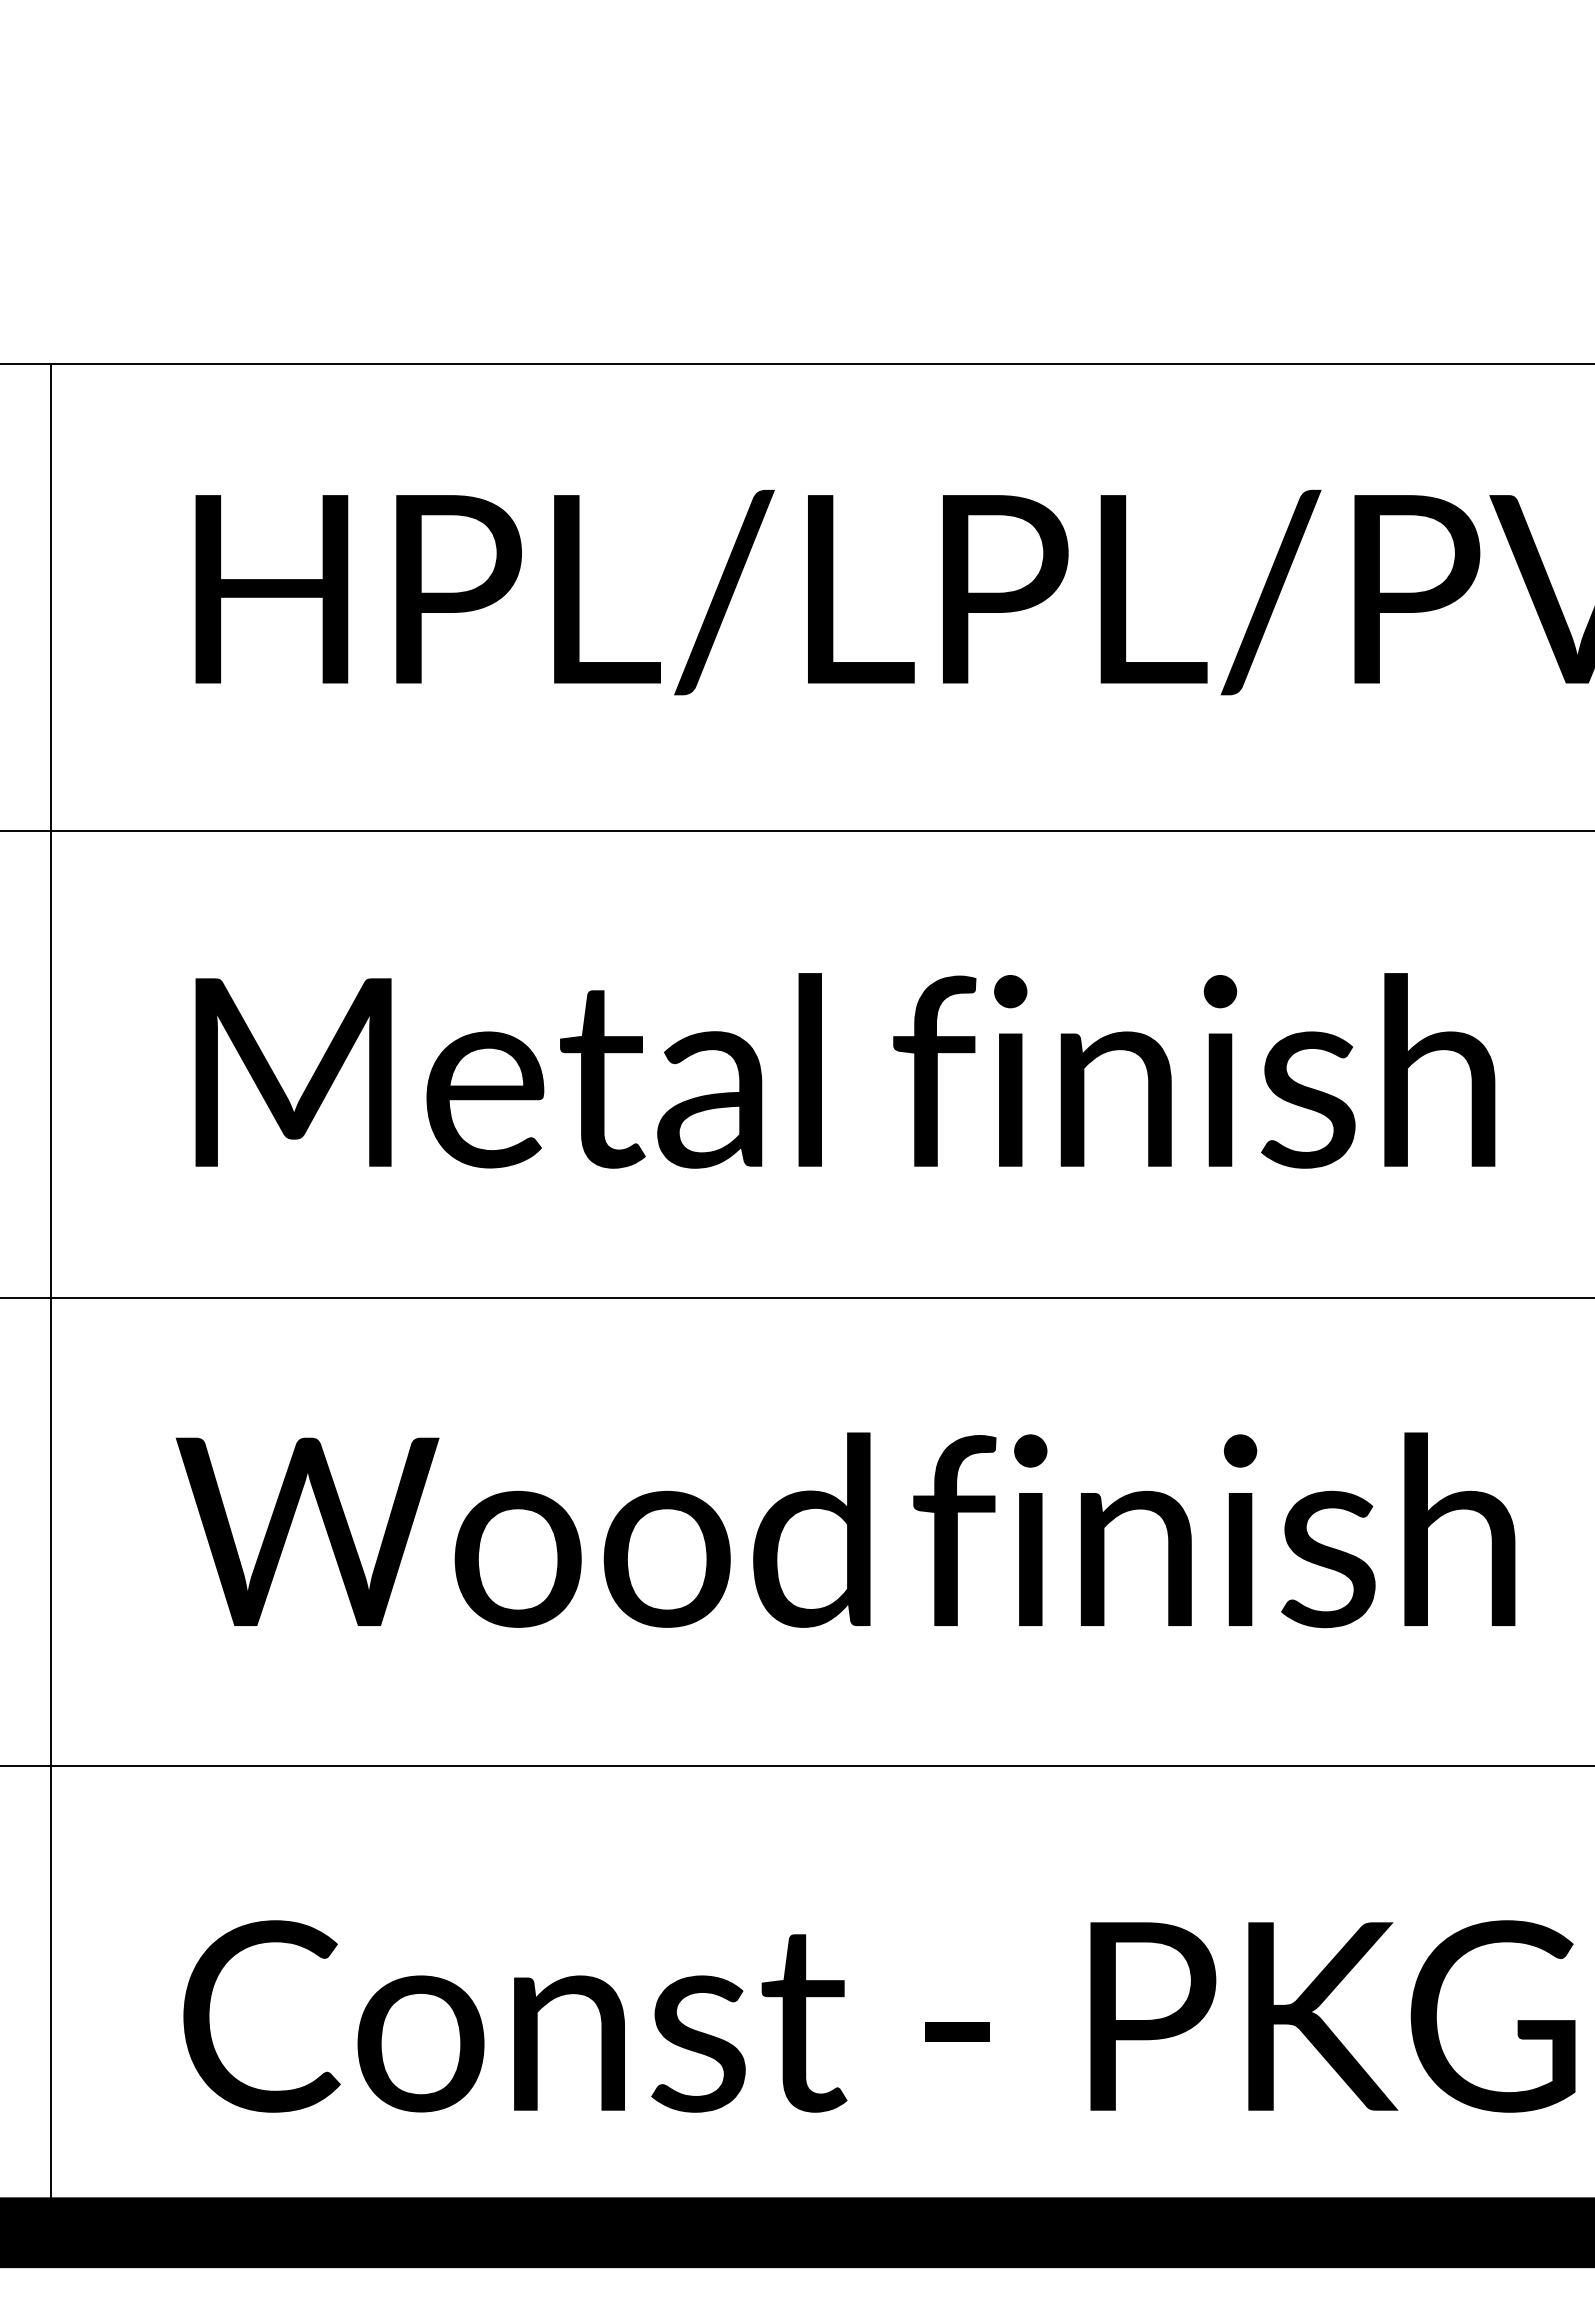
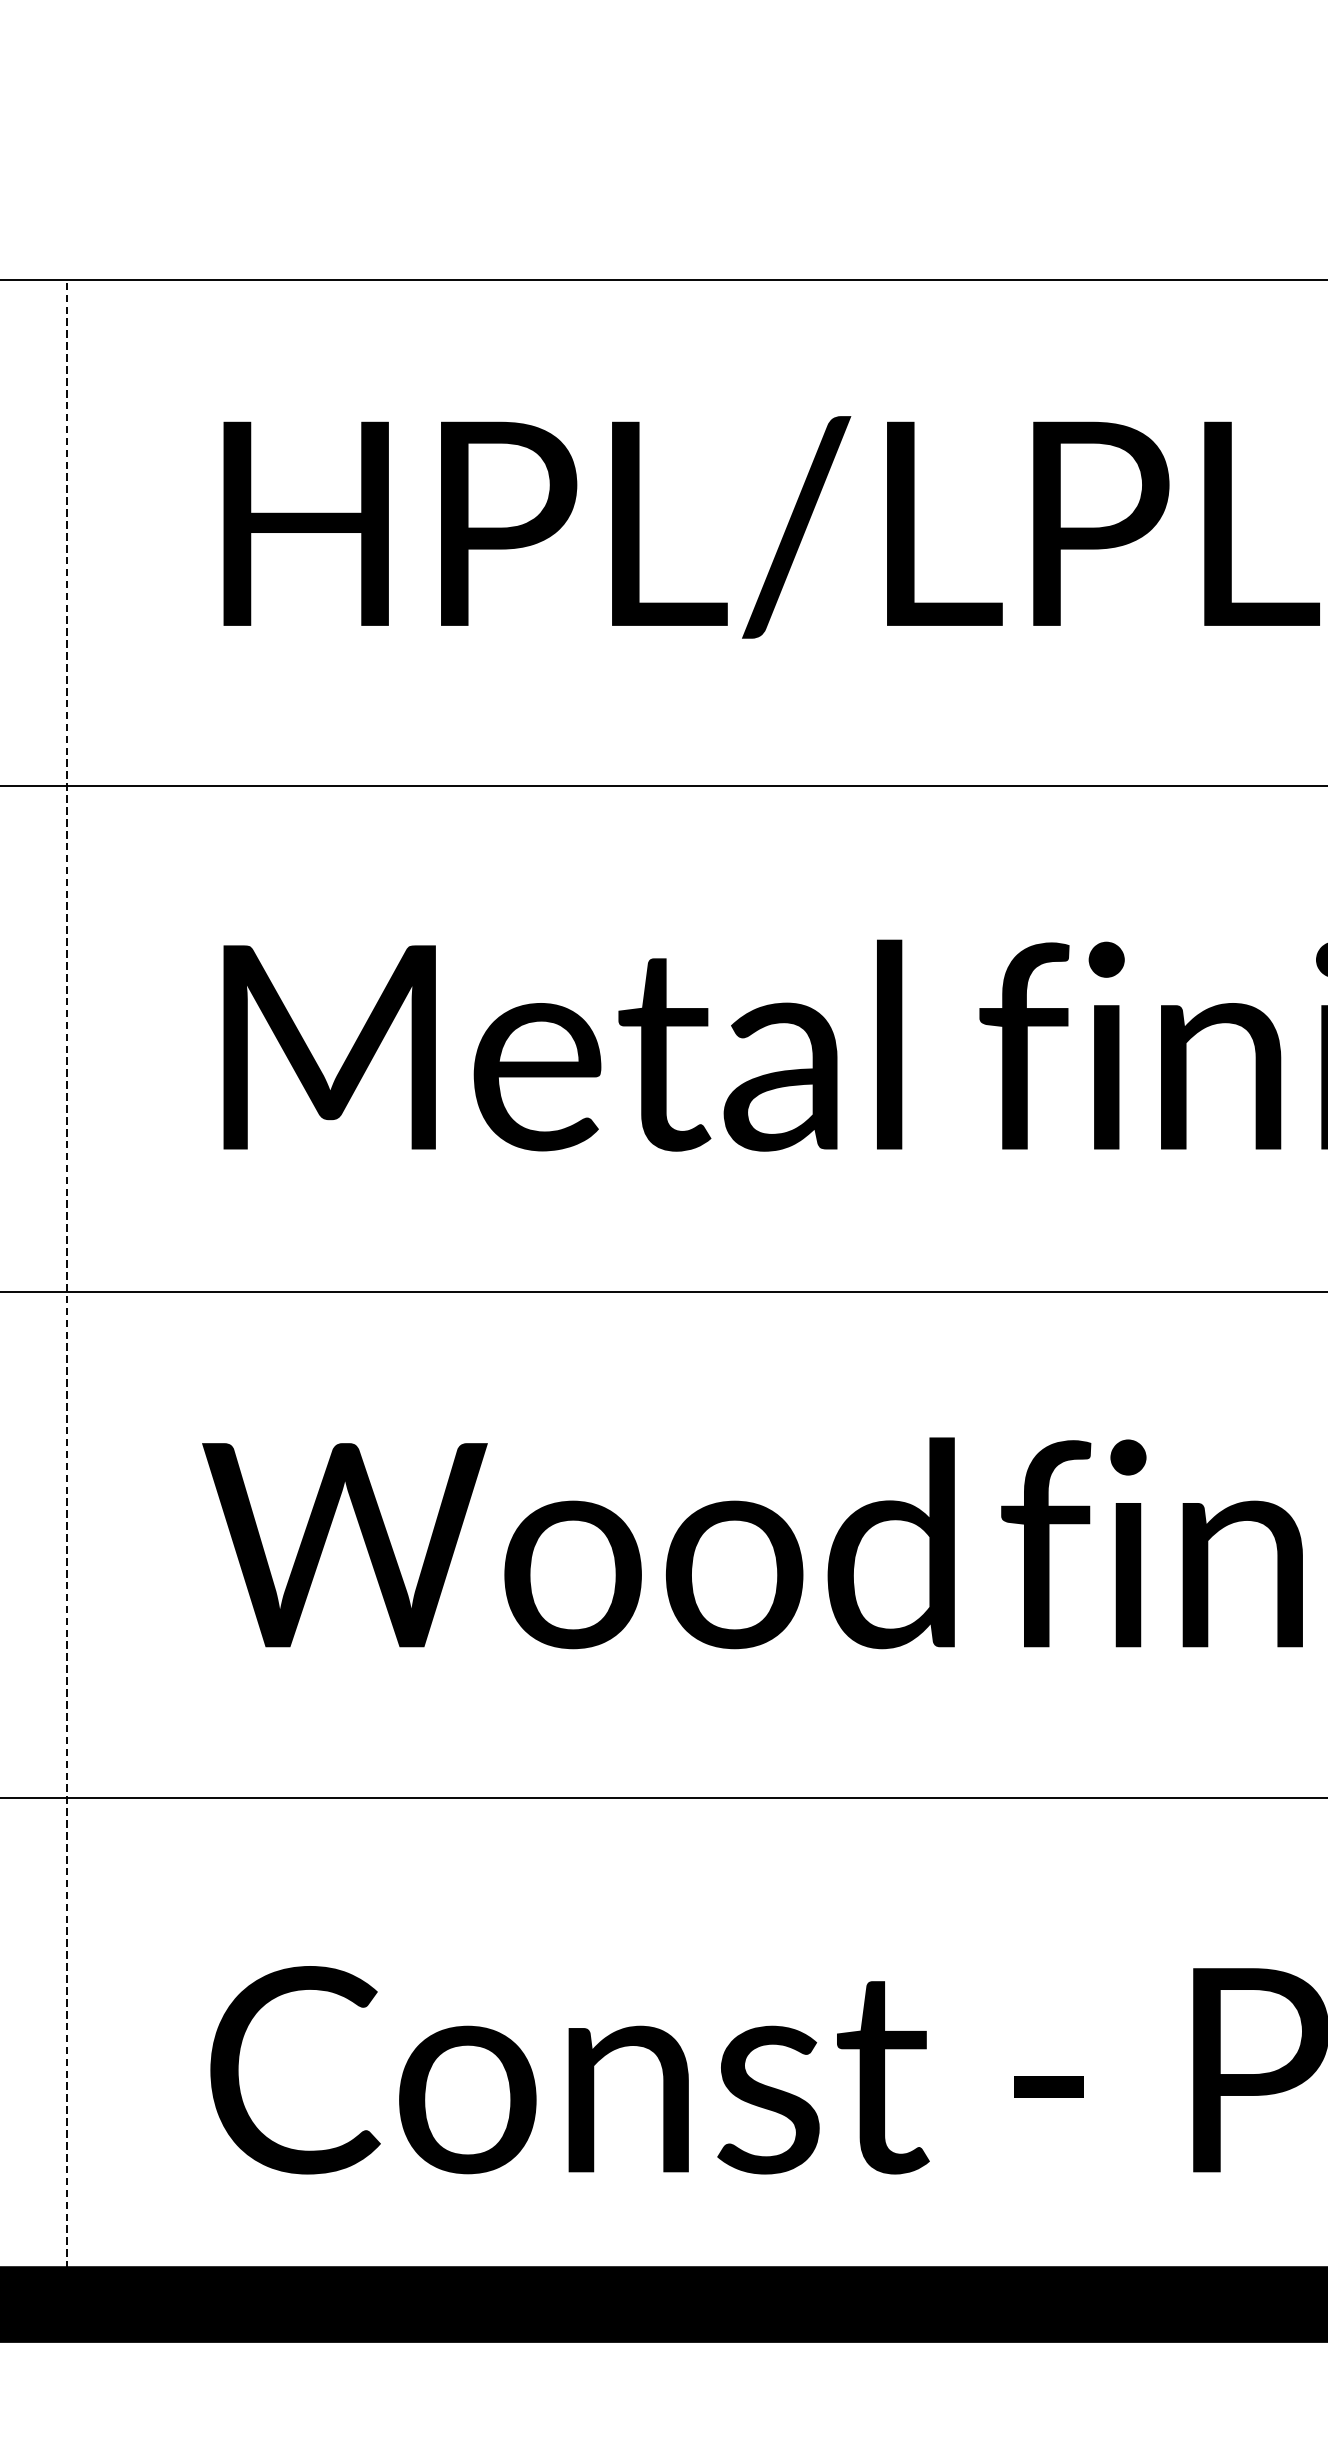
line: (50, 1297) -> (66, 1291), solid -> dashed

